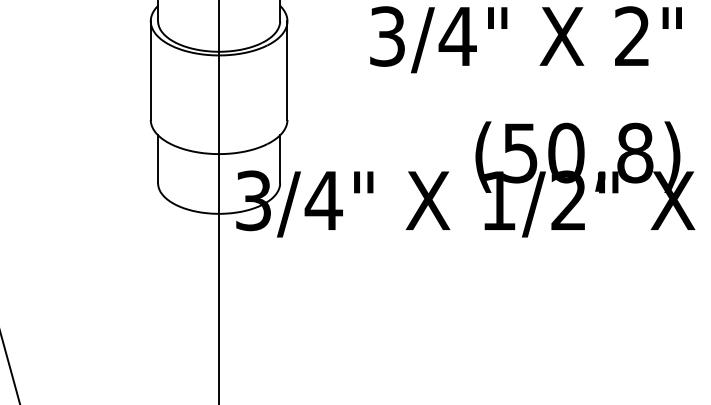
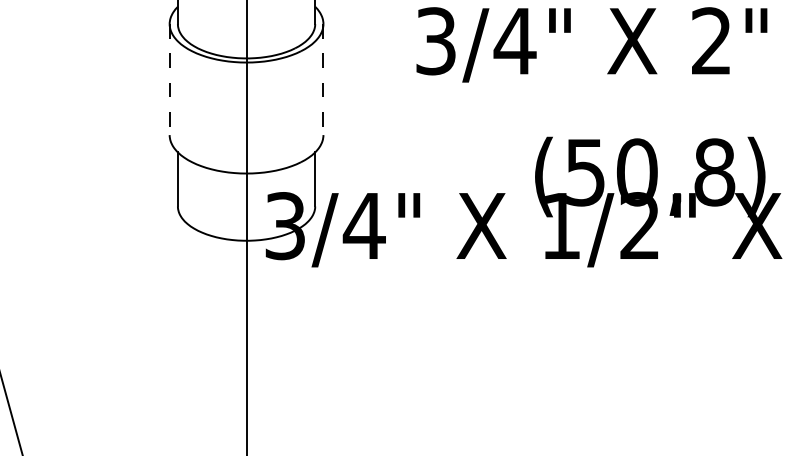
line: (150, 71) -> (169, 80), solid -> dashed
line: (287, 71) -> (323, 80), solid -> dashed

